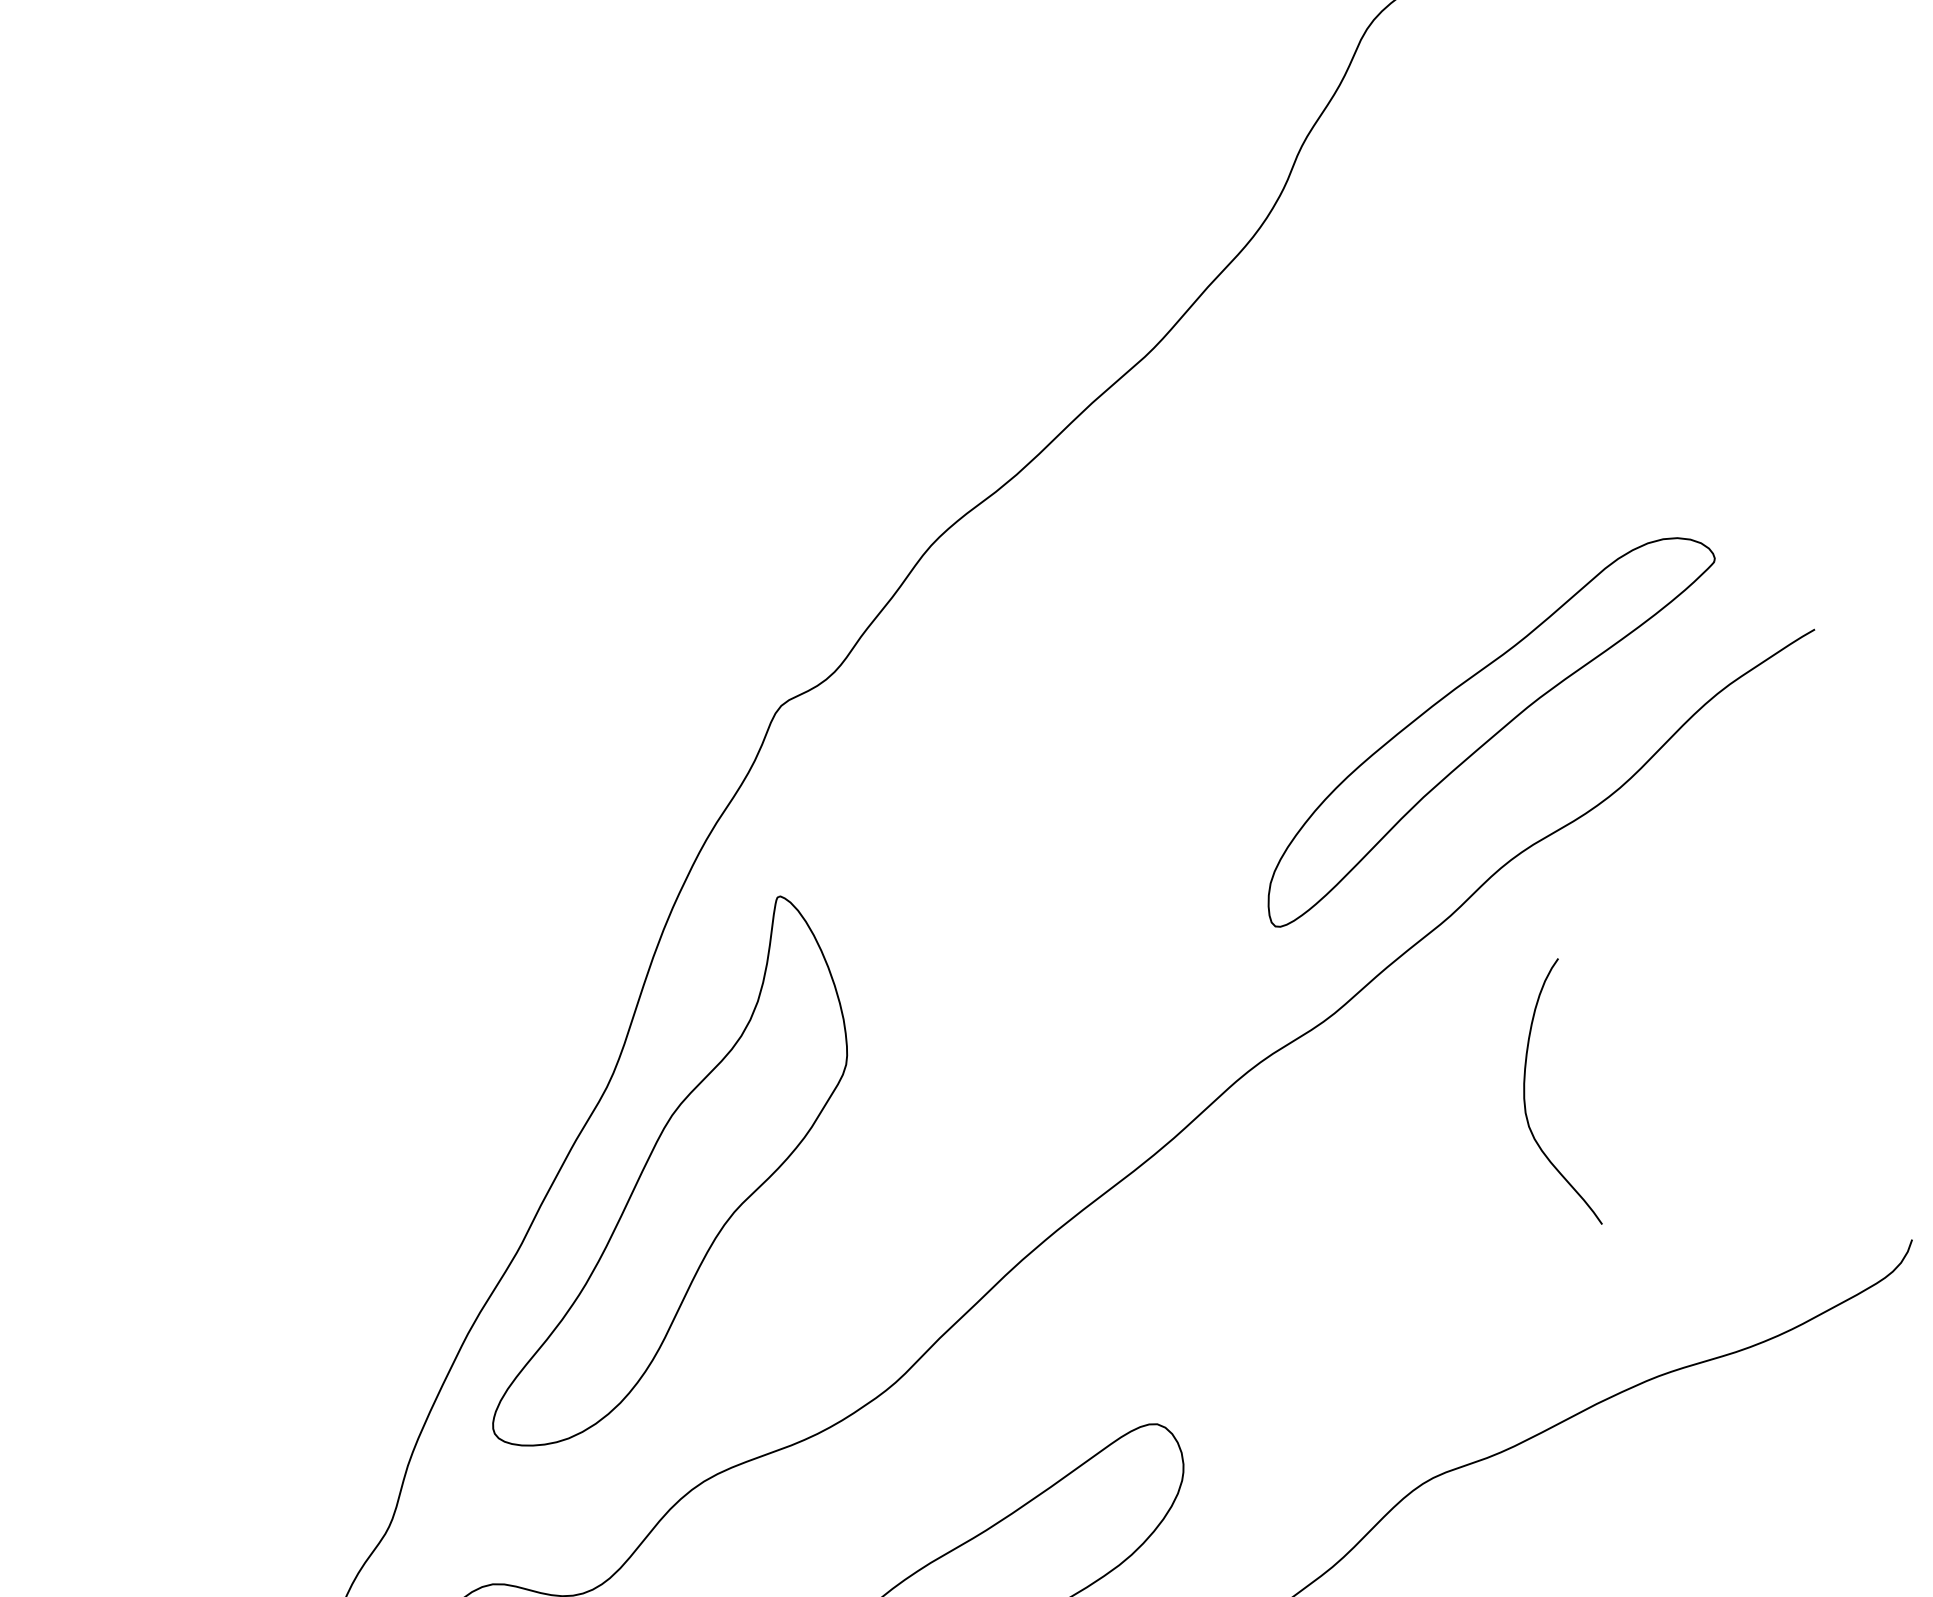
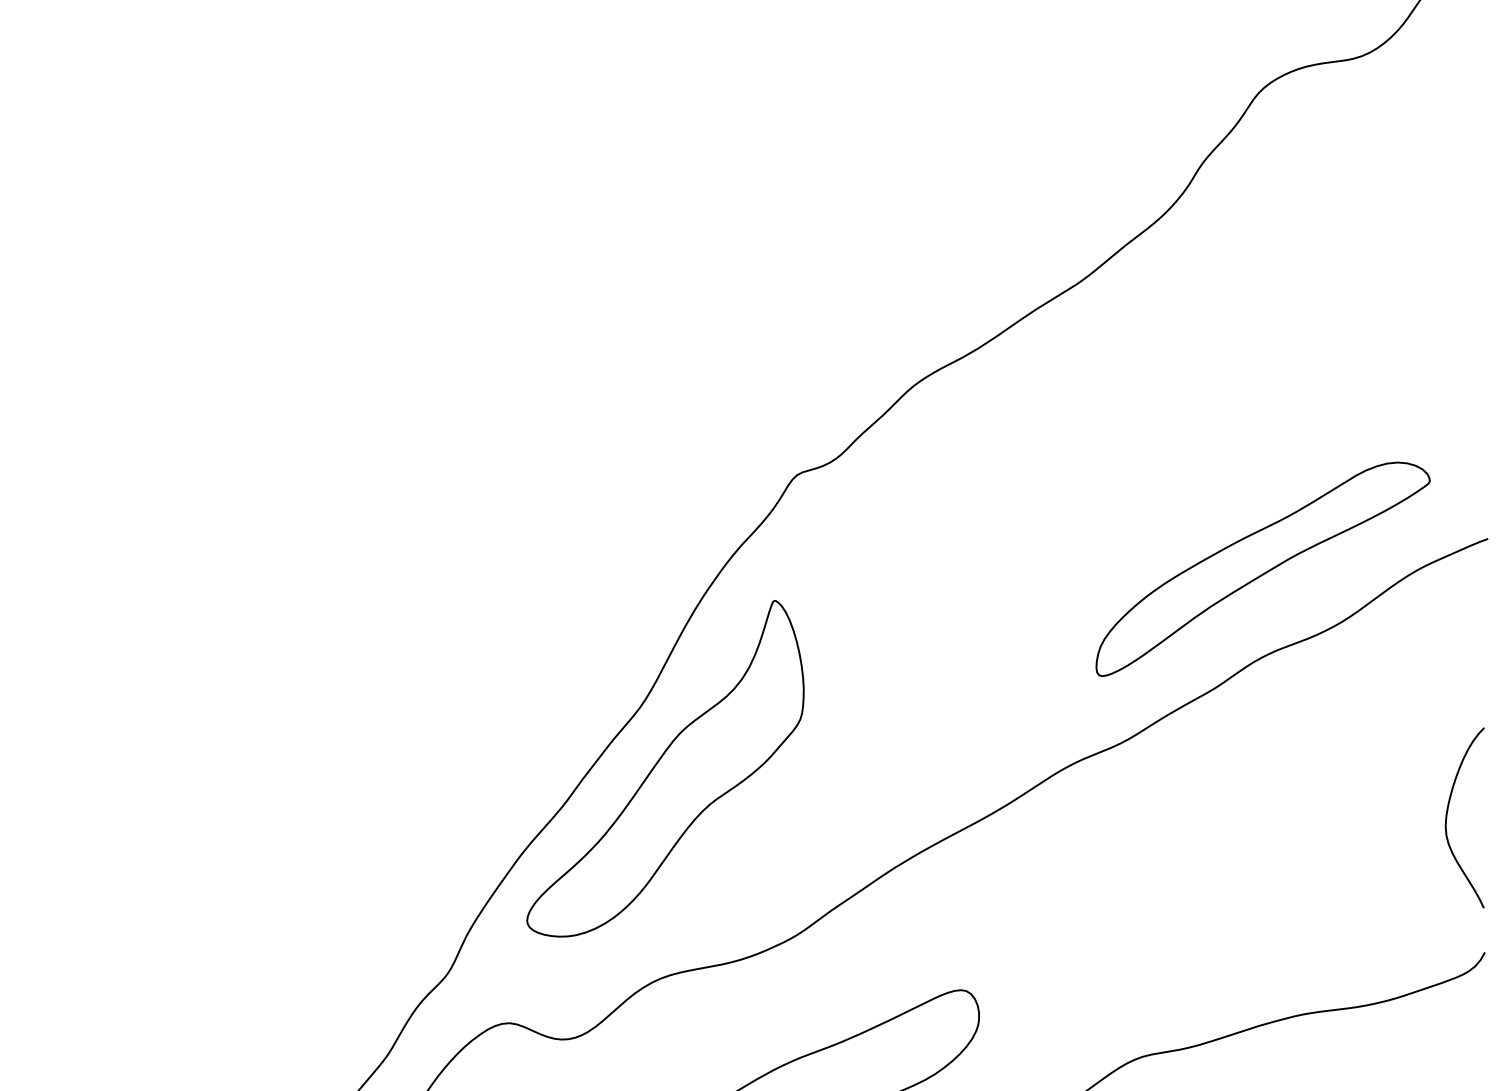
curve: (1526, 1099) -> (1447, 817), moved

